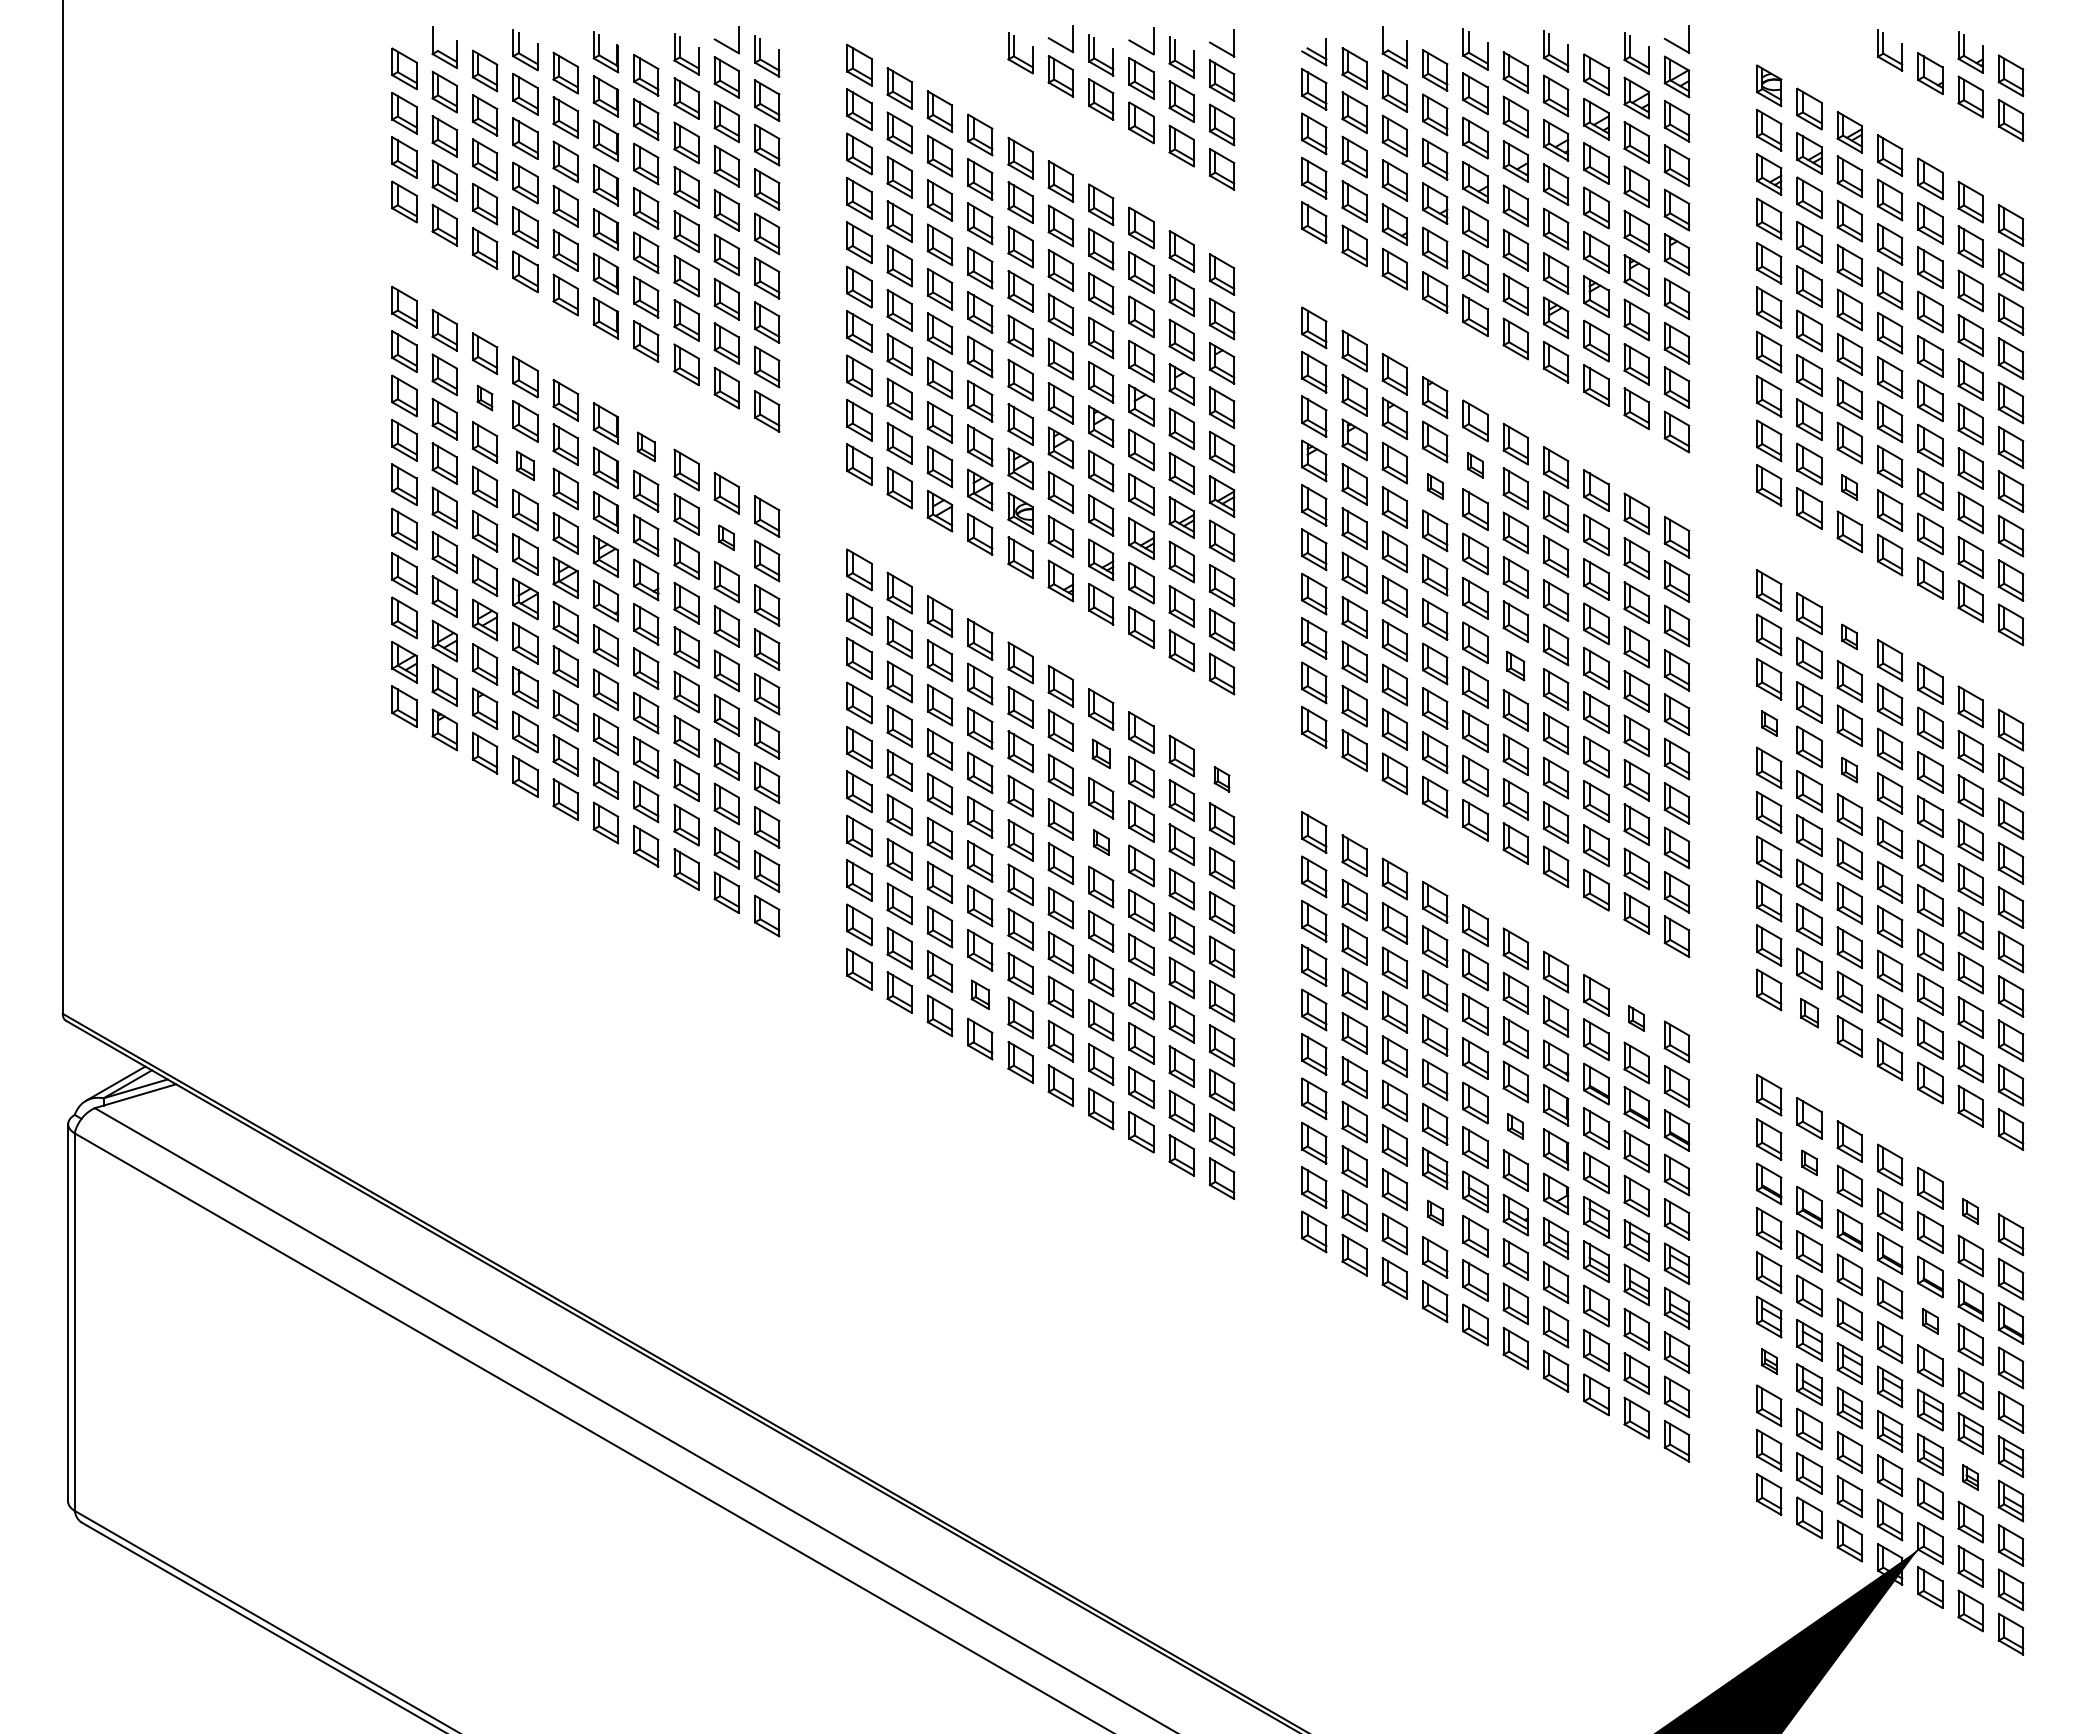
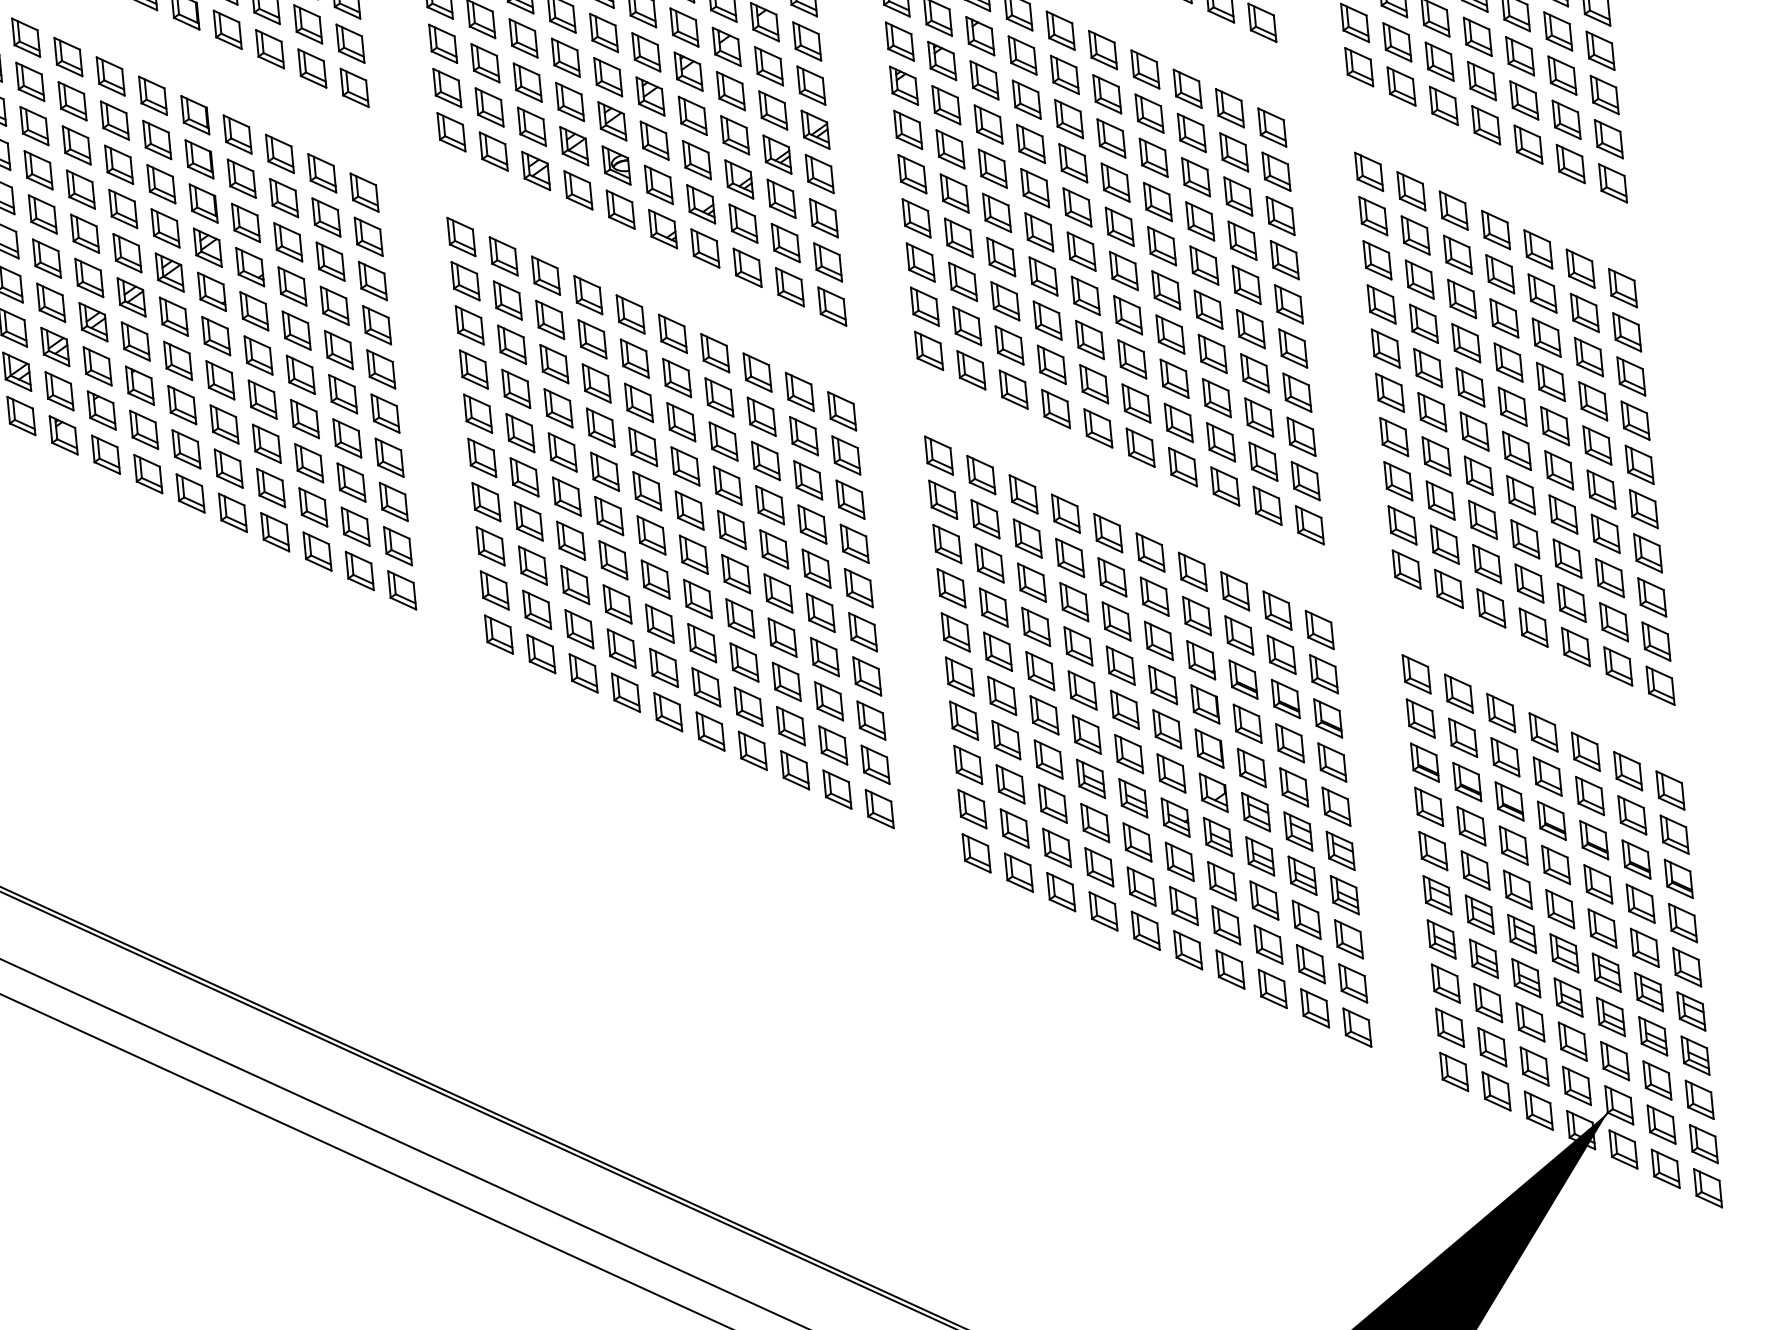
part: (484, 397) -> (71, 100), size x1.67
part: (646, 446) -> (237, 134), size x1.43
part: (525, 465) -> (119, 164), size x1.43
part: (1475, 465) -> (1064, 75), size x1.67
part: (1435, 486) -> (1027, 99), size x1.67
part: (1849, 487) -> (1439, 61), size x1.67
part: (726, 537) -> (326, 217), size x1.67
part: (1849, 636) -> (1453, 210), size x1.67
part: (1515, 665) -> (1123, 270), size x1.43
part: (1769, 723) -> (1381, 304), size x1.67
part: (1101, 753) -> (719, 397), size x1.43
part: (1849, 769) -> (1465, 342), size x1.67
part: (1221, 779) -> (841, 411), size x1.67
part: (1101, 842) -> (728, 485), size x1.67
part: (980, 994) -> (621, 648), size x1.43
part: (1809, 1012) -> (1448, 588), size x1.43
part: (1636, 1018) -> (1277, 610), size x1.67
part: (1515, 1126) -> (1166, 729), size x1.67
part: (1809, 1162) -> (1463, 737), size x1.67
part: (1970, 1211) -> (1627, 771), size x1.67
part: (1435, 1212) -> (1095, 822), size x1.67
part: (1930, 1321) -> (1598, 884), size x1.67
part: (1769, 1361) -> (1441, 939), size x1.67
part: (1970, 1477) -> (1652, 1036), size x1.67

